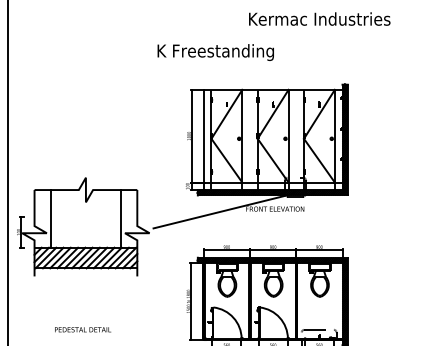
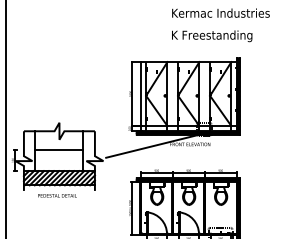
text: (216, 52) -> (212, 36), moved
line: (85, 216) -> (59, 149), added
text: (83, 329) -> (57, 195), moved

